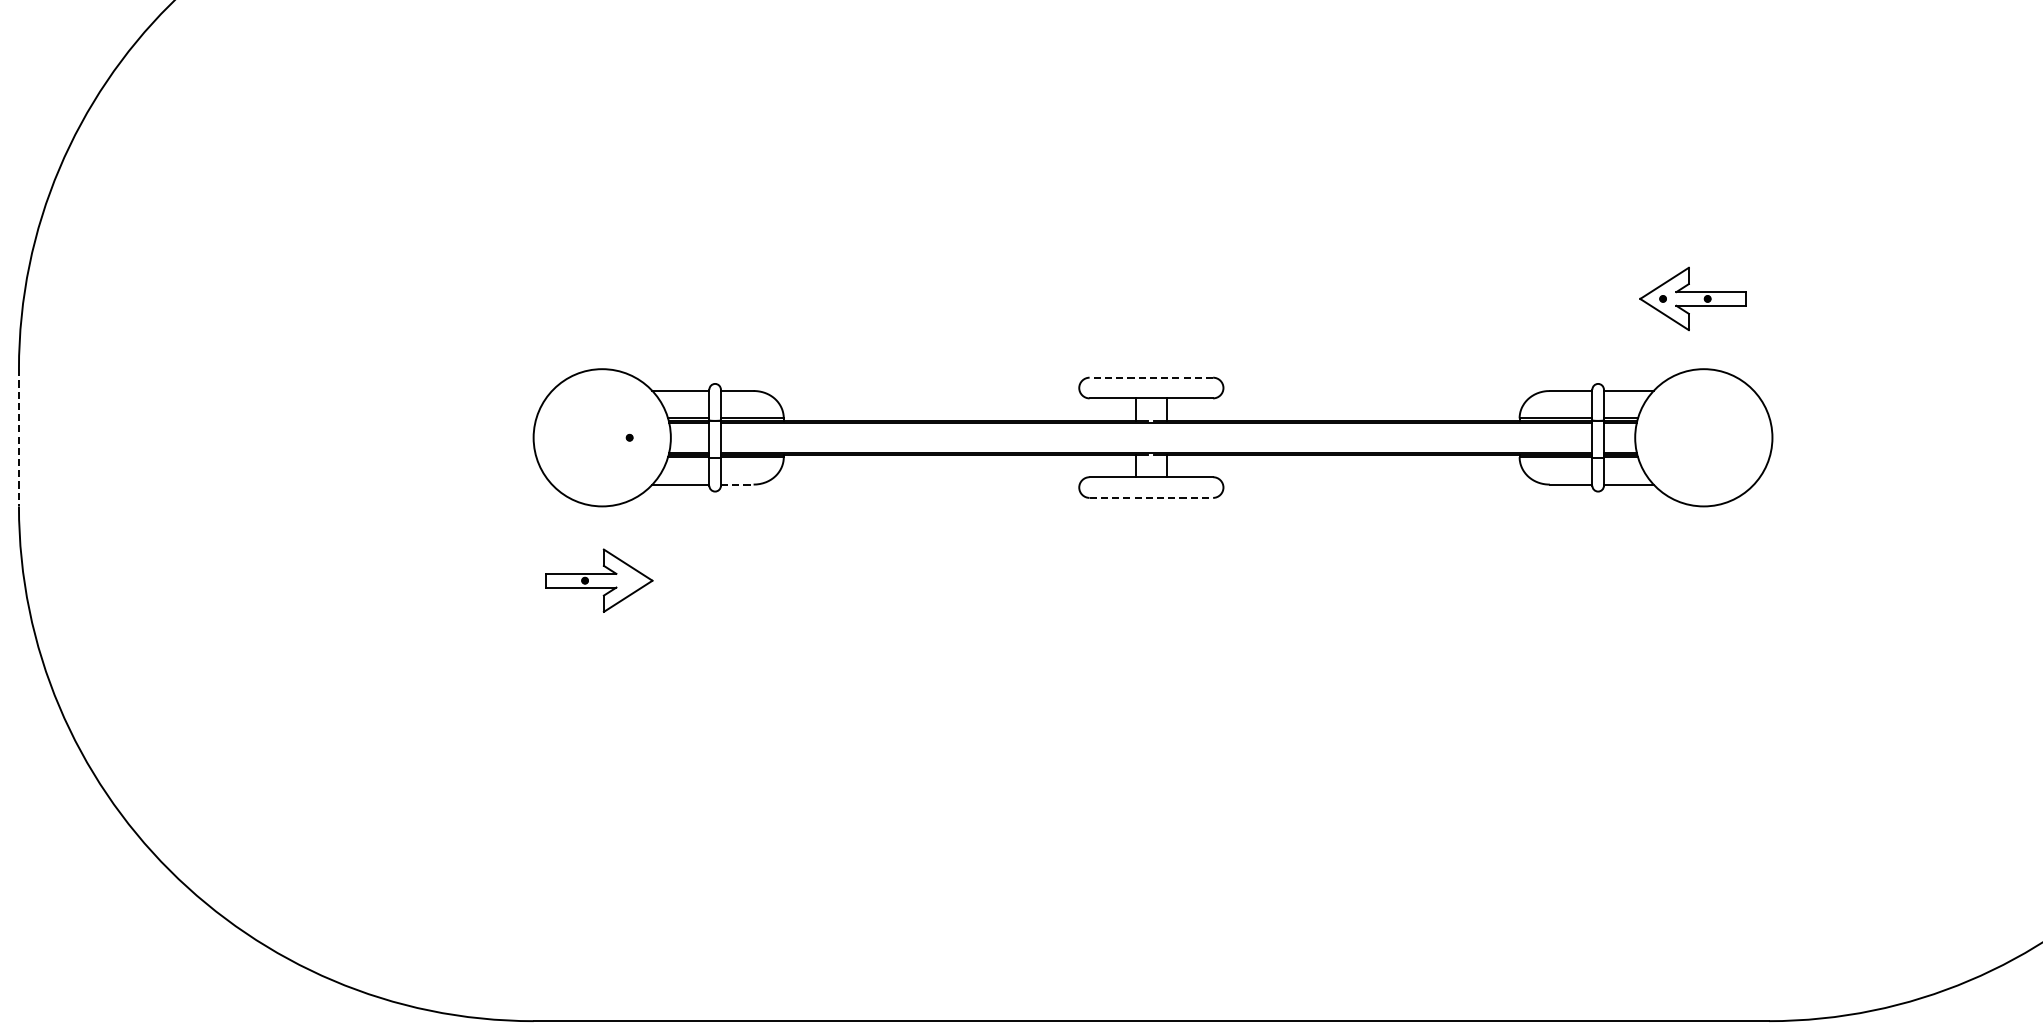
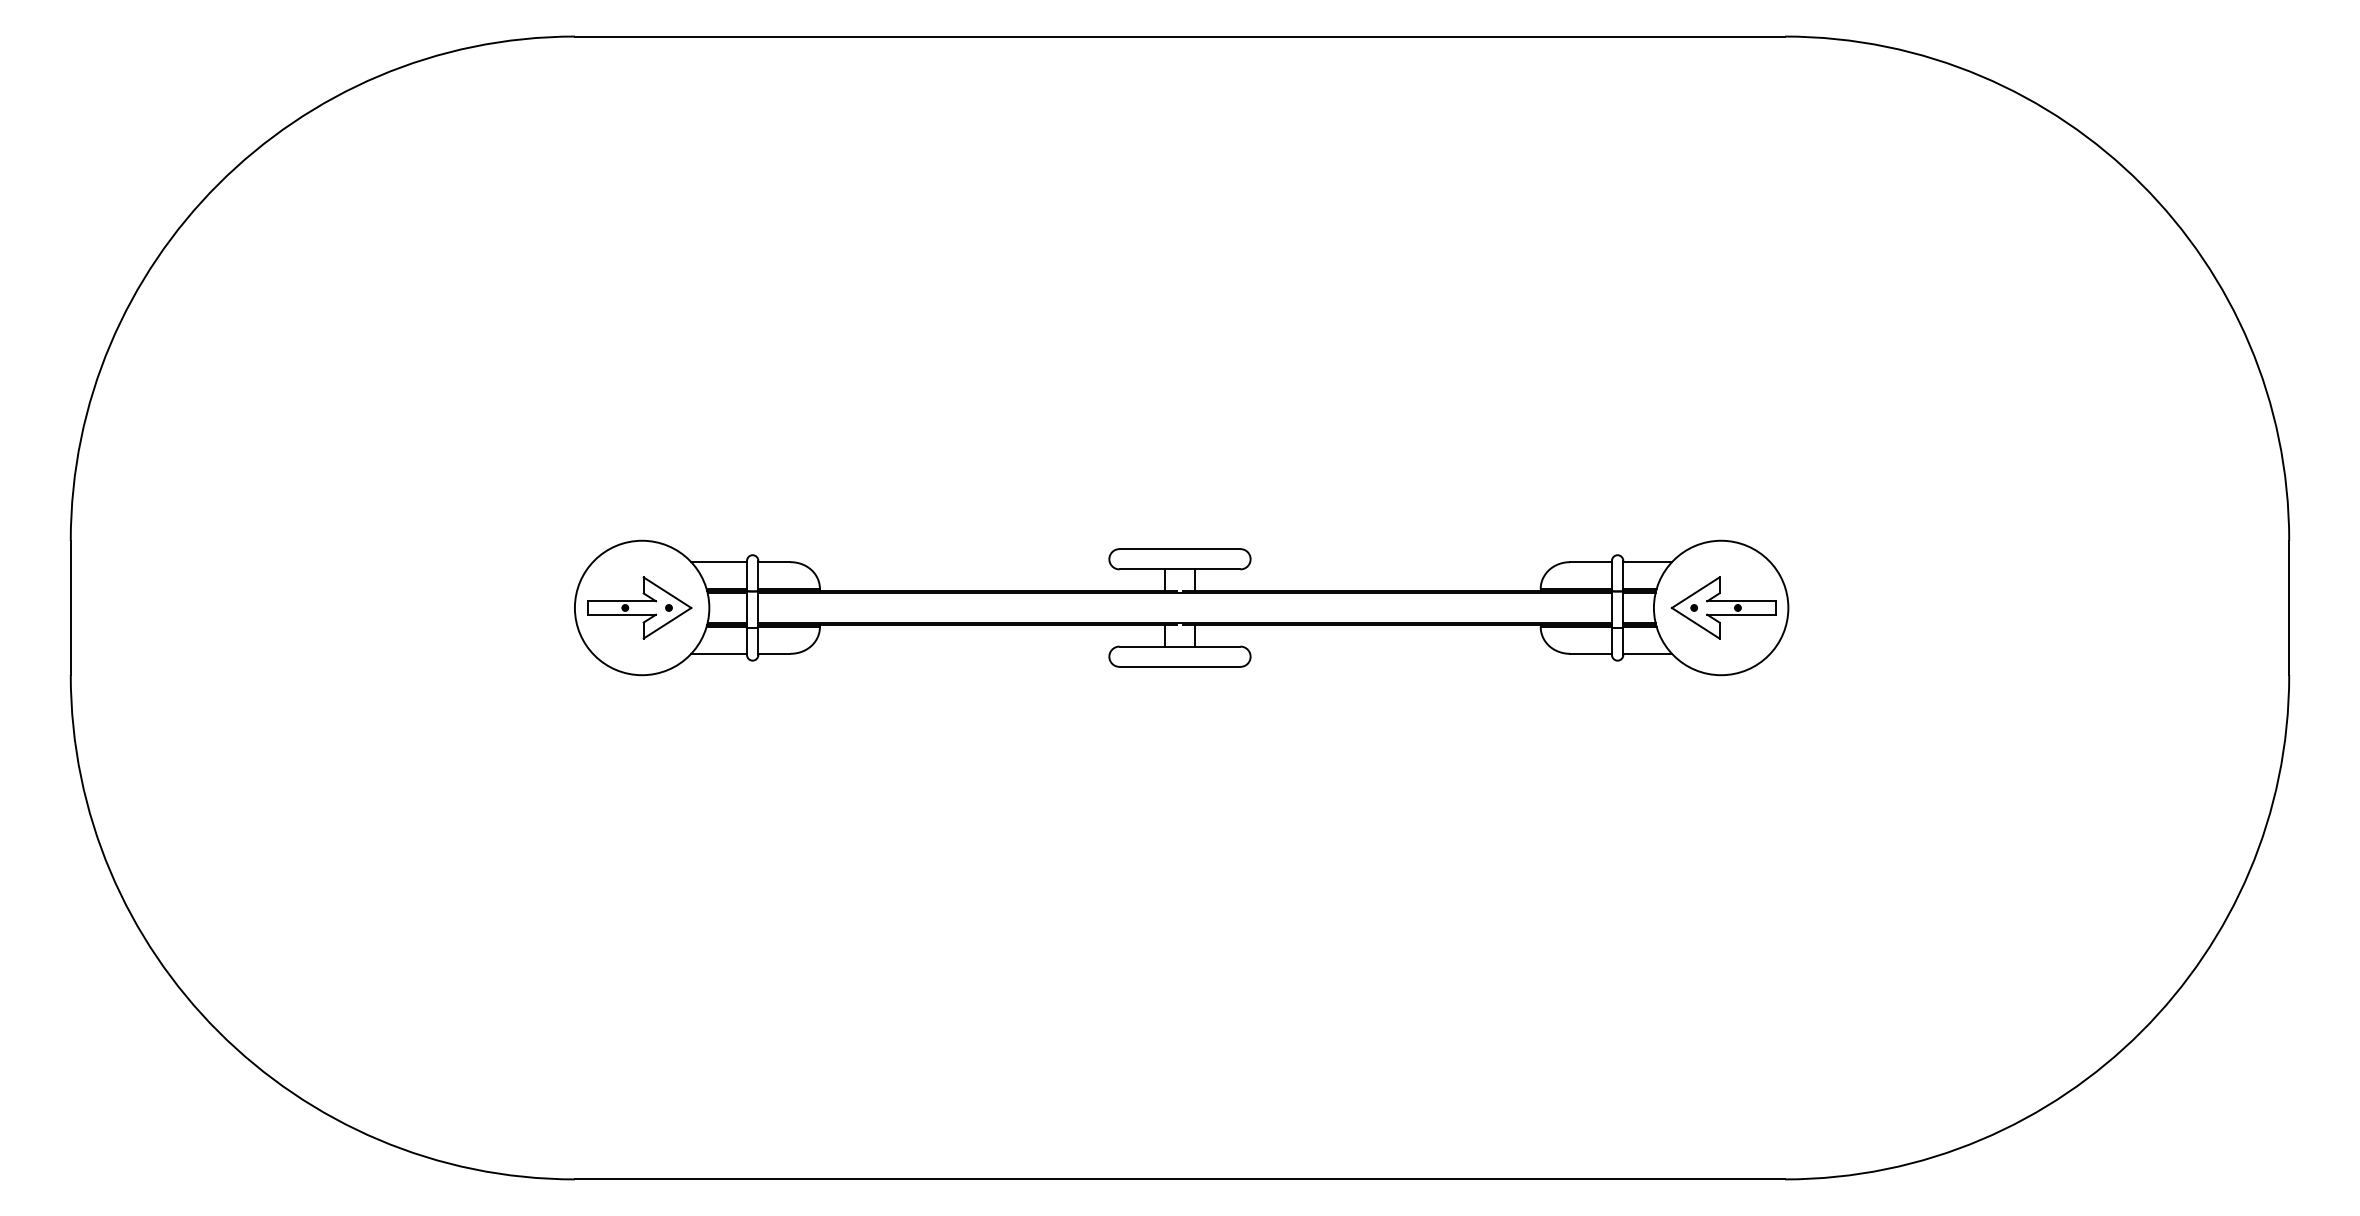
part: (1692, 298) -> (1723, 607), moved
line: (1150, 378) -> (1179, 549), dashed -> solid
line: (18, 438) -> (70, 608), dashed -> solid
line: (737, 484) -> (774, 653), dashed -> solid
line: (1151, 497) -> (1180, 666), dashed -> solid
part: (599, 580) -> (639, 607), moved

